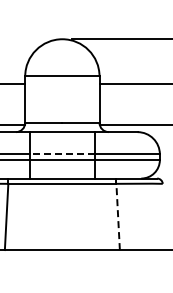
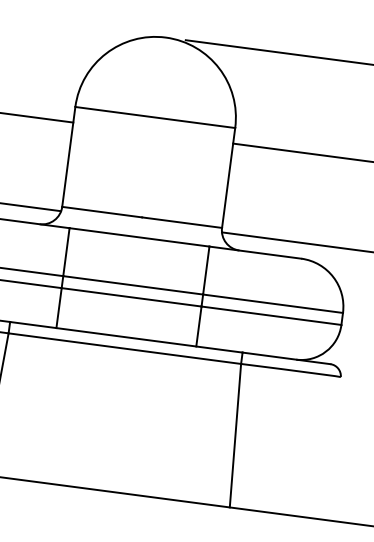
line: (62, 154) -> (133, 285), dashed -> solid
line: (118, 216) -> (236, 434), dashed -> solid

